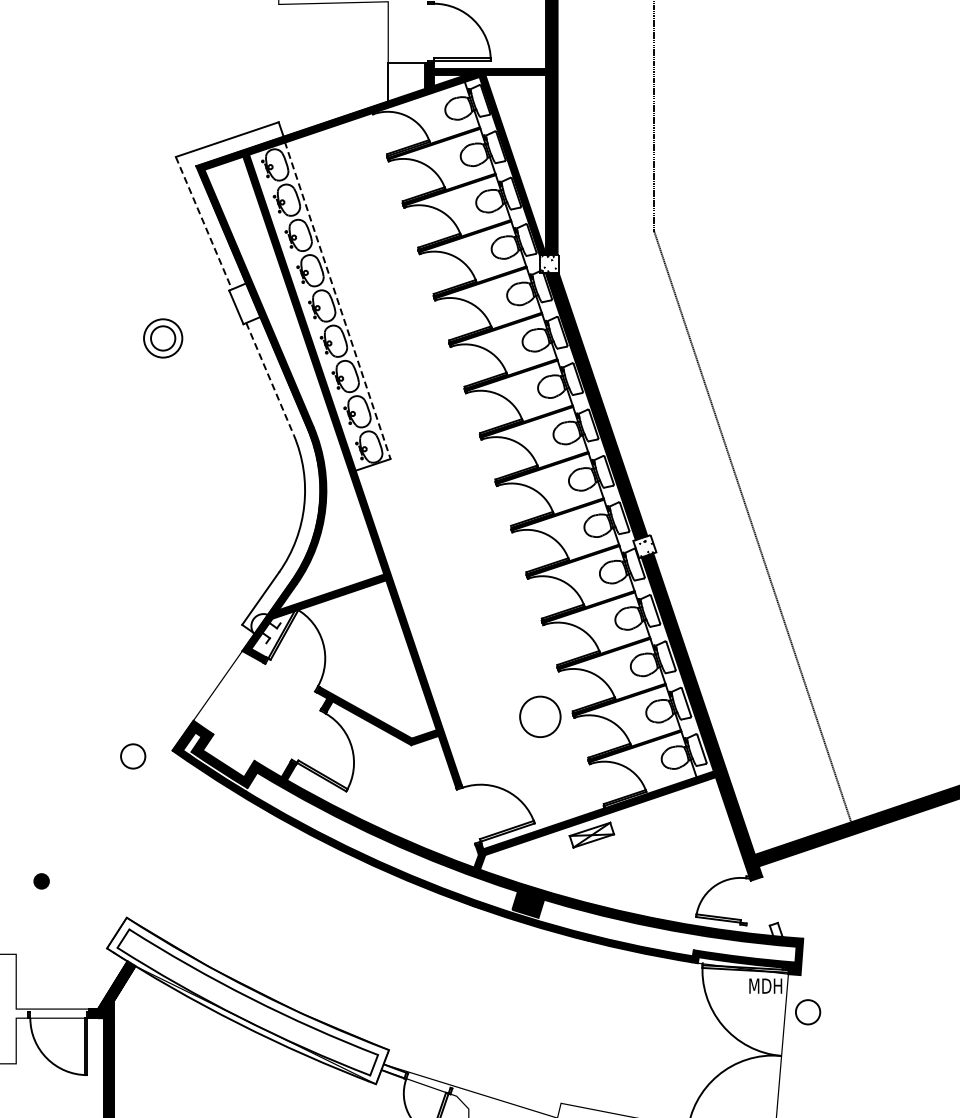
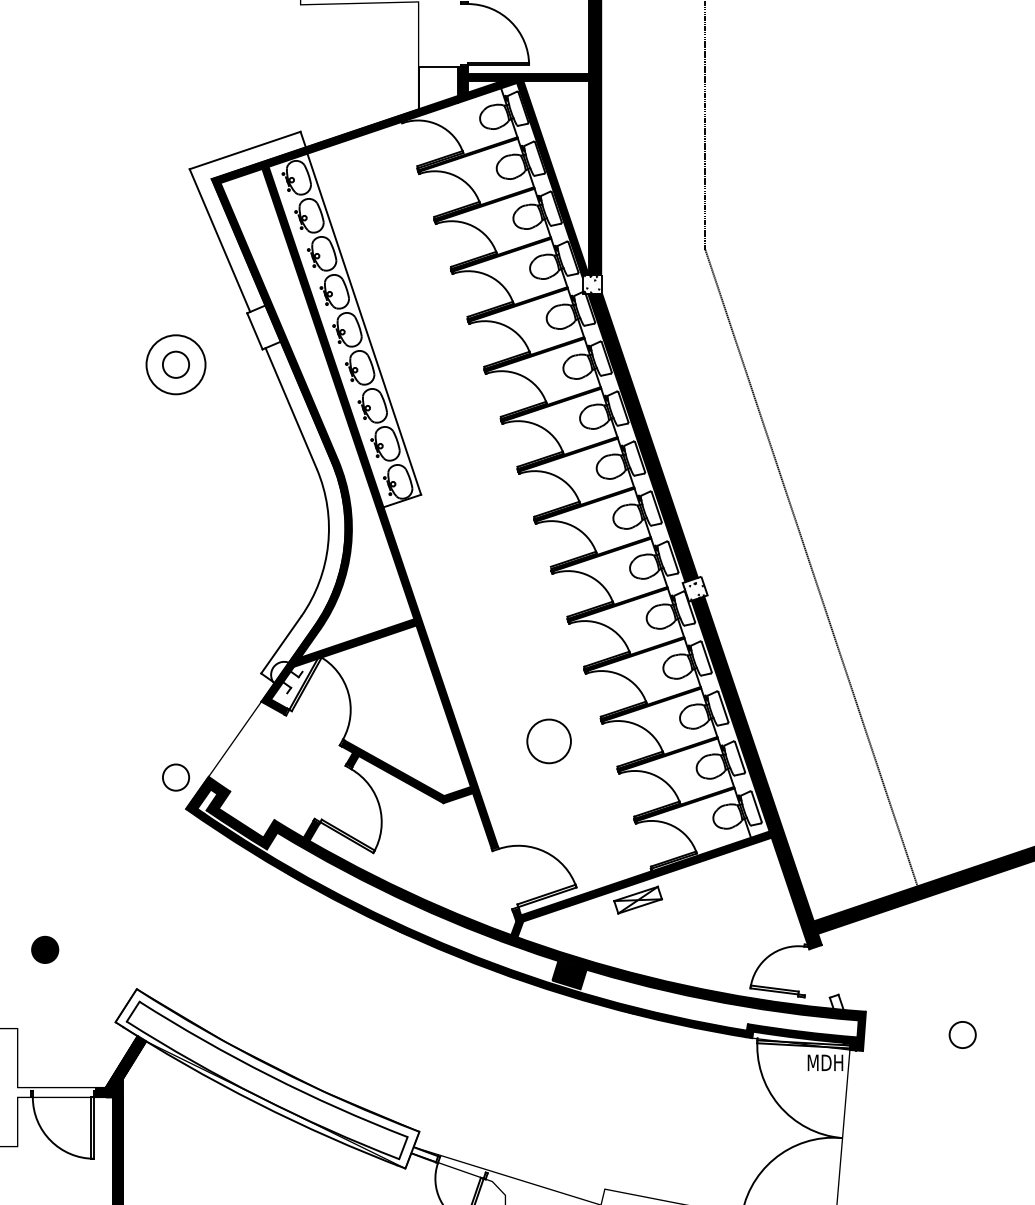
line: (203, 223) -> (219, 240), dashed -> solid
line: (337, 300) -> (363, 323), dashed -> solid
circle: (162, 338) -> (175, 364), size x1.43
line: (270, 379) -> (291, 409), dashed -> solid
part: (540, 716) -> (549, 740), moved
circle: (133, 756) -> (176, 777), moved
part: (41, 881) -> (44, 950), size x1.67
circle: (808, 1012) -> (963, 1035), moved

